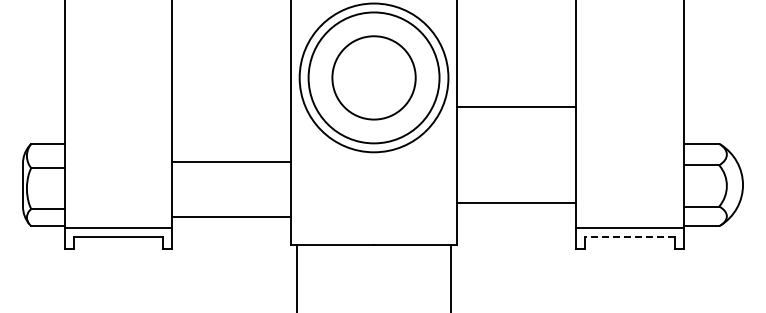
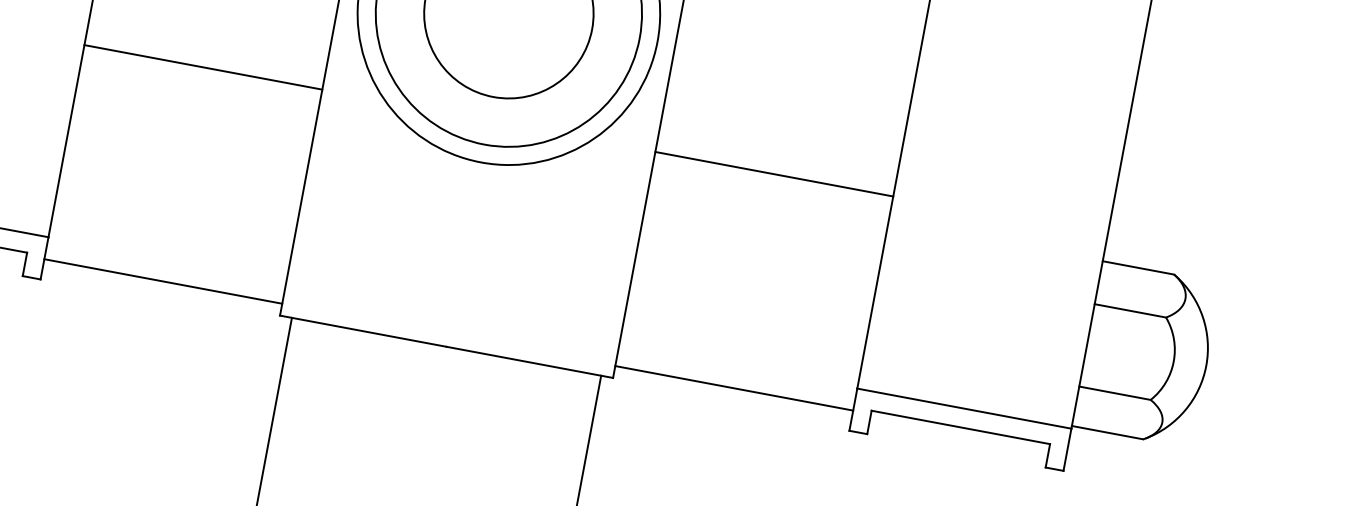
line: (516, 107) -> (773, 174), moved
line: (230, 162) -> (201, 67), moved
line: (516, 202) -> (733, 387), moved
line: (230, 216) -> (161, 280), moved
line: (629, 237) -> (959, 428), dashed -> solid

